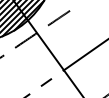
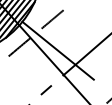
line: (61, 47) -> (58, 50), added

